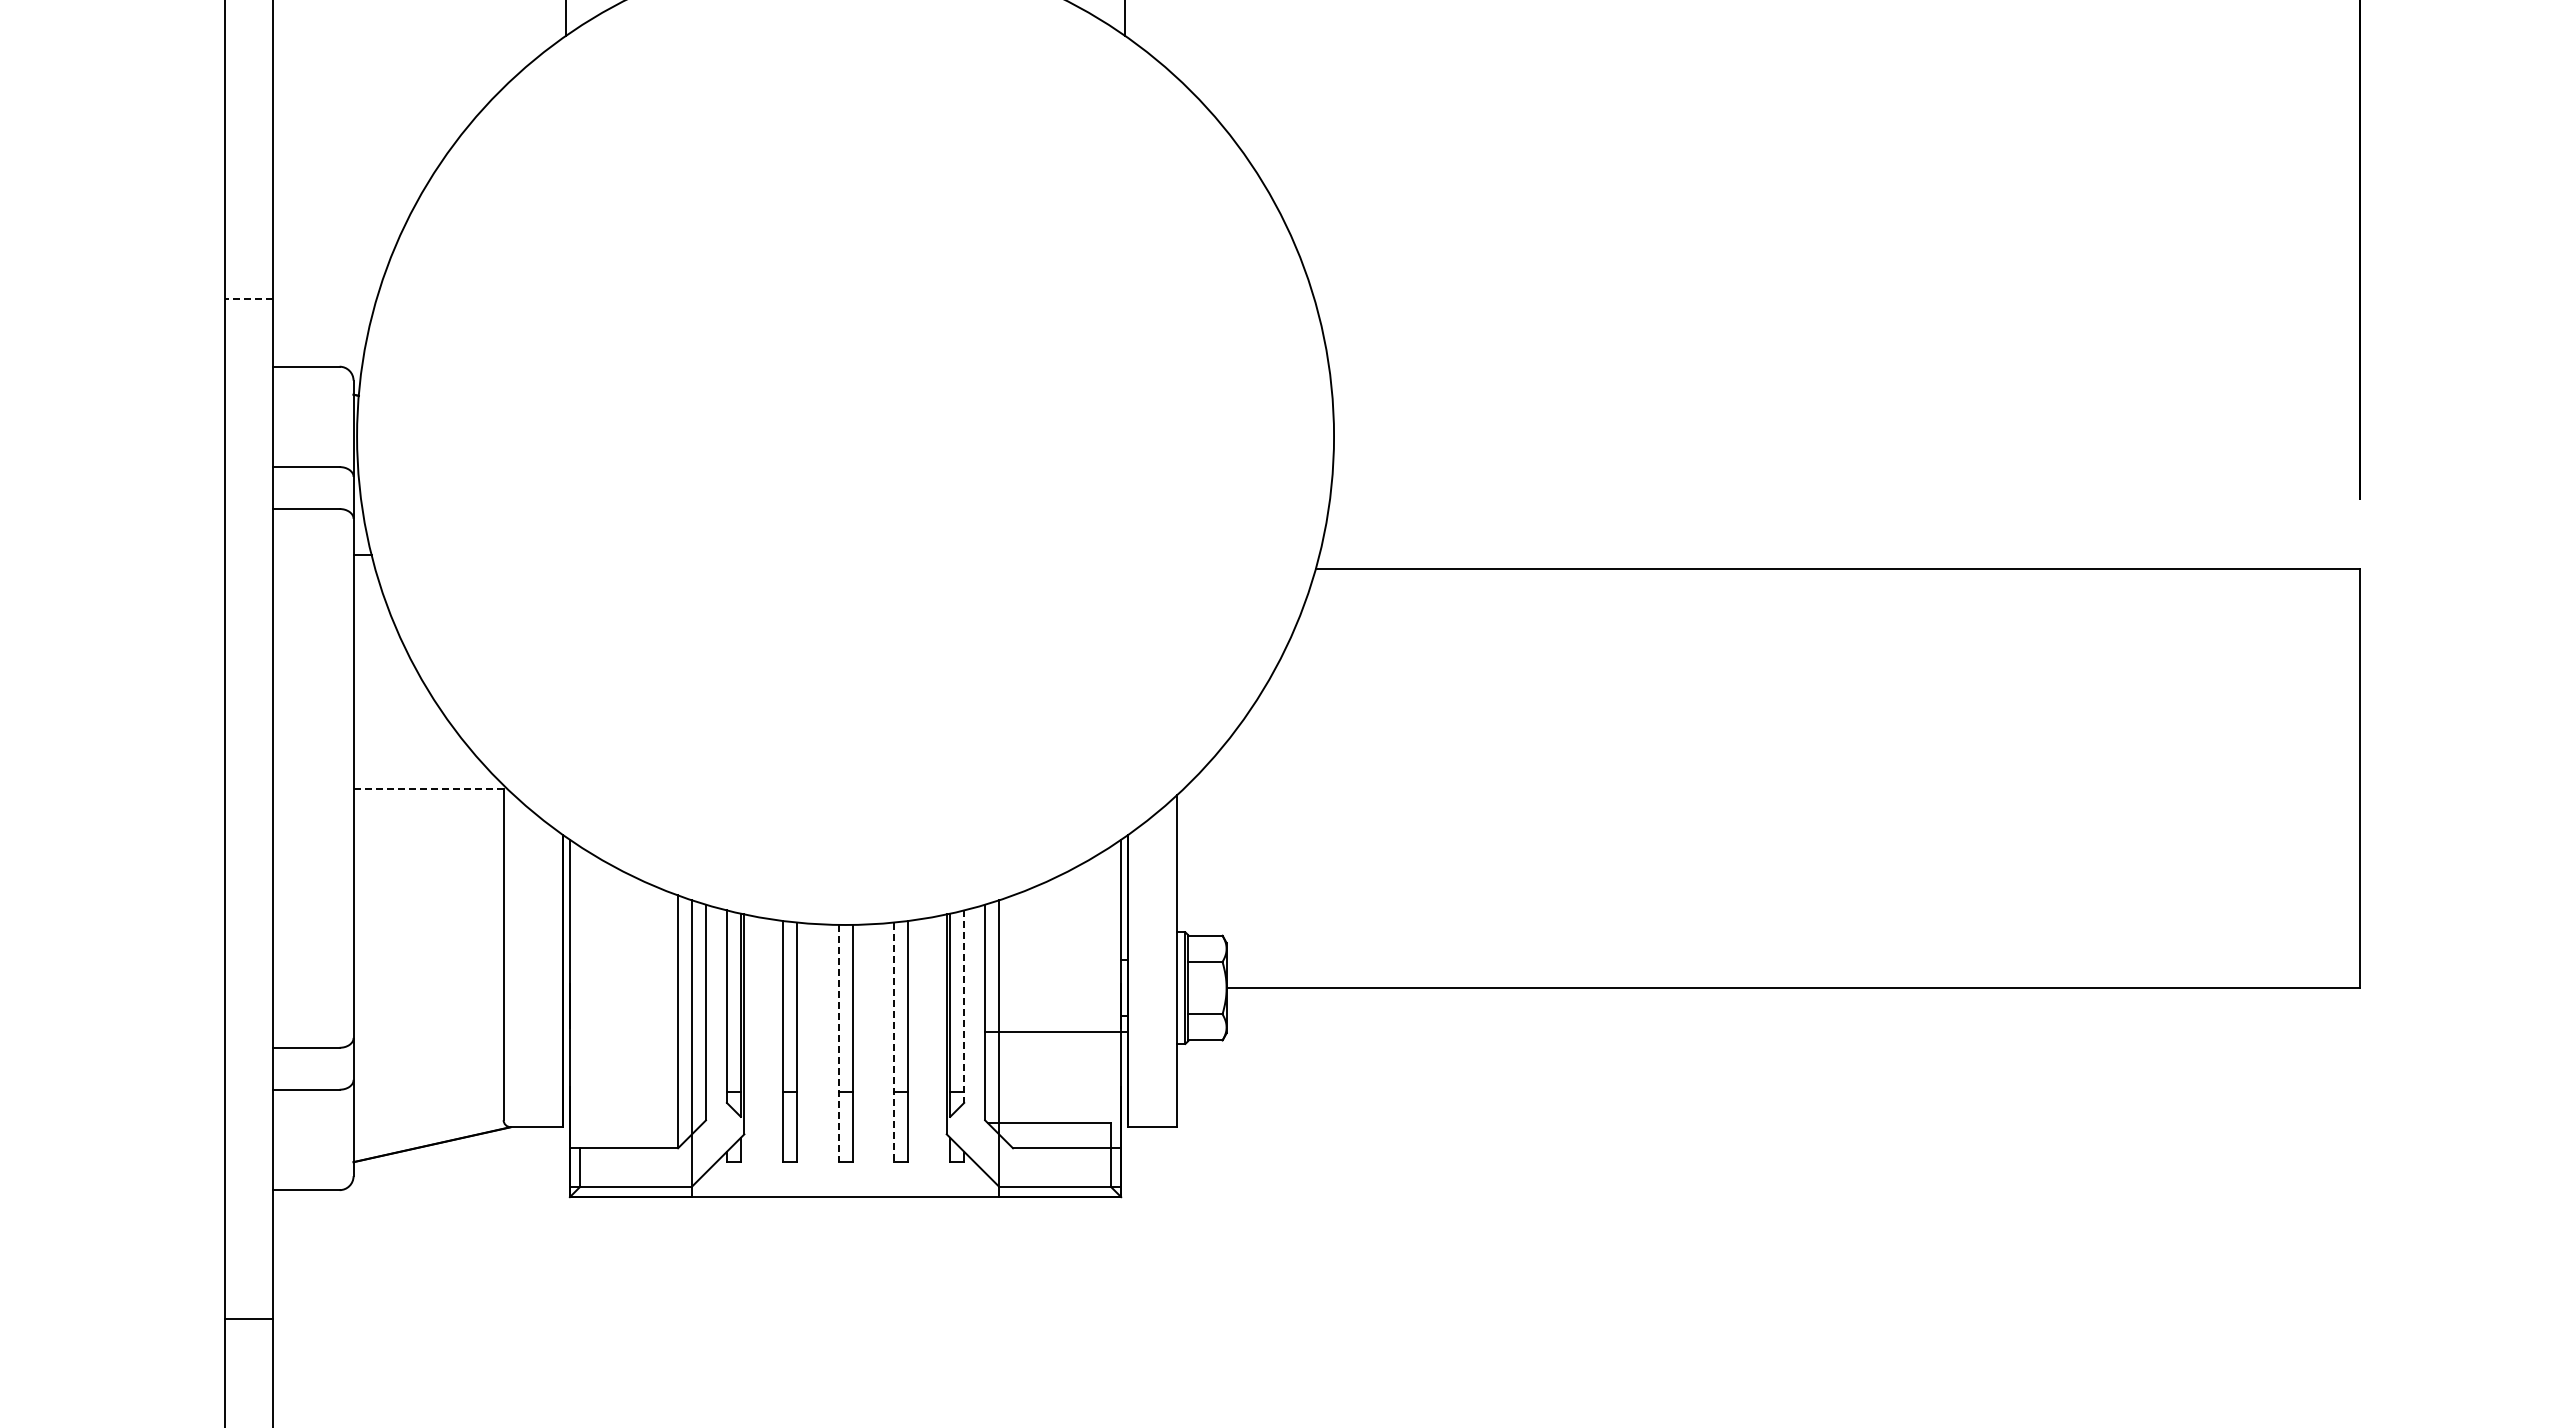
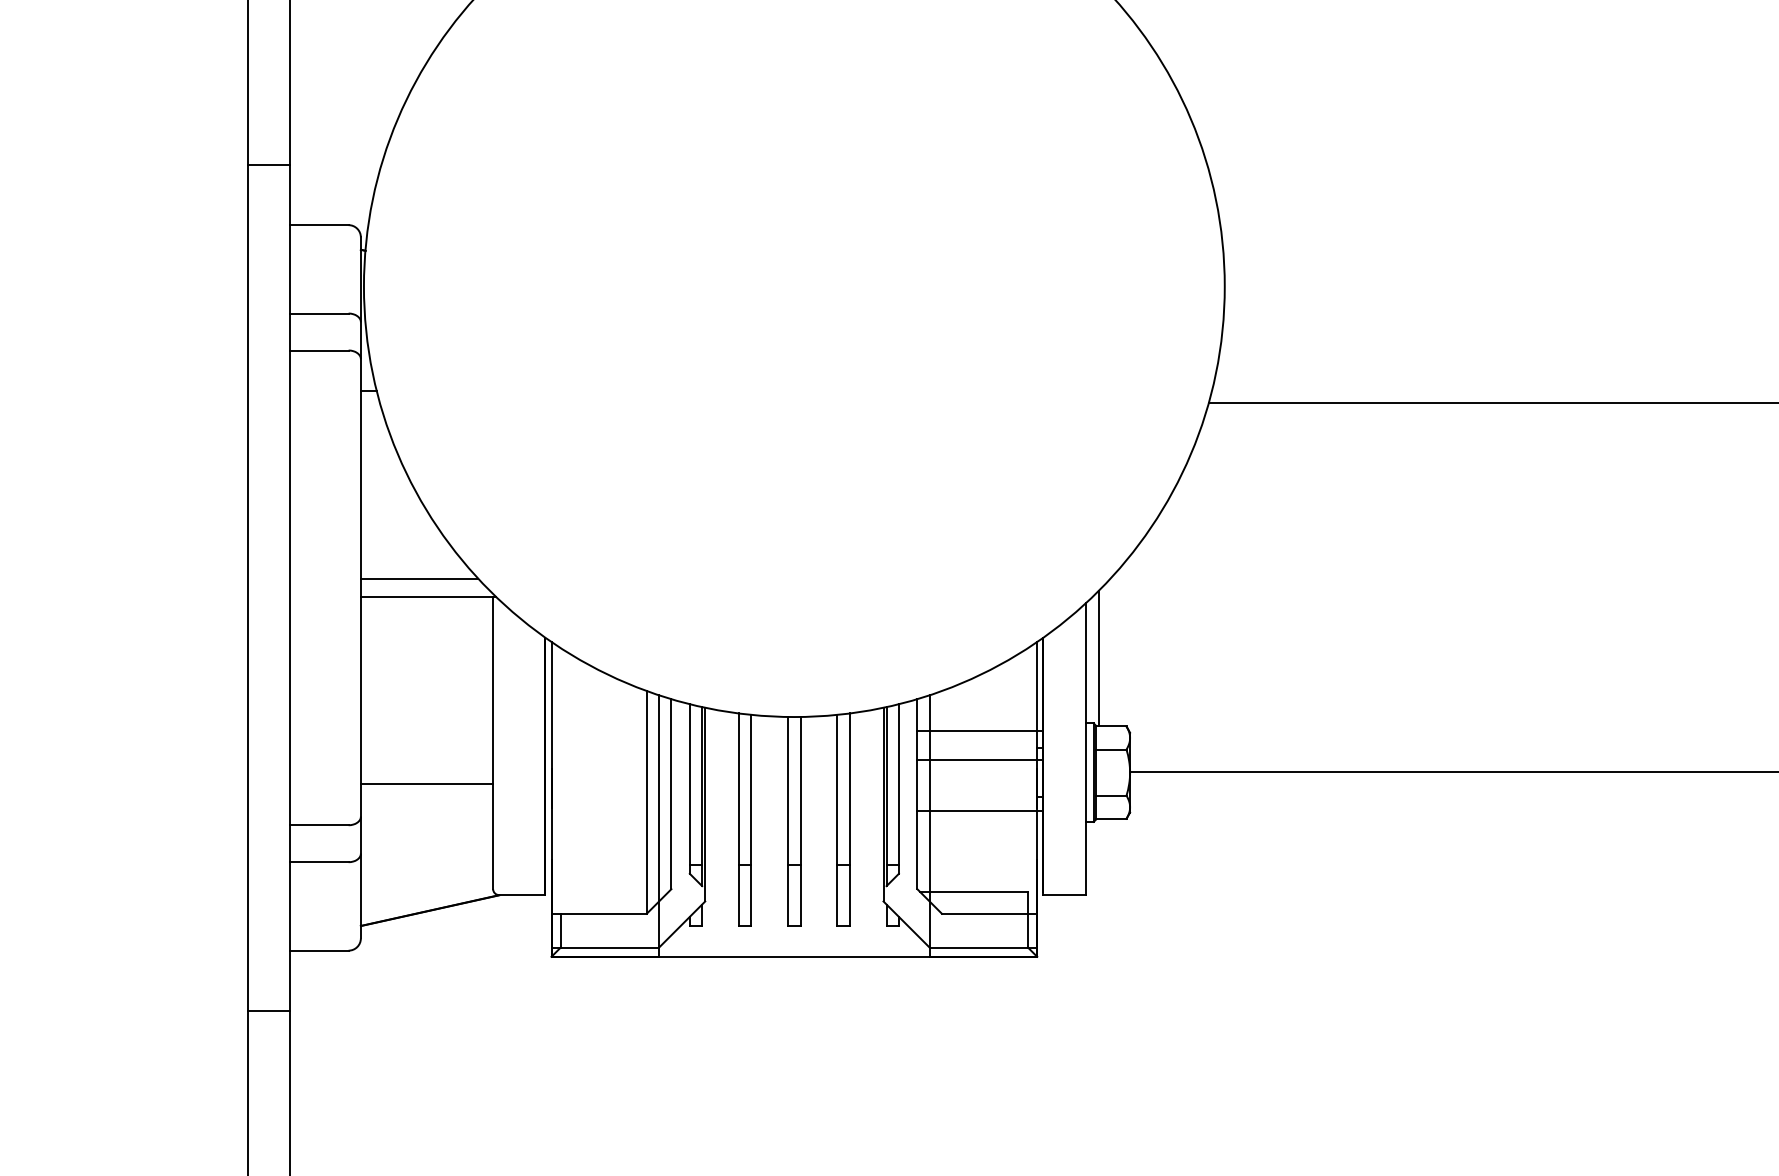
line: (248, 298) -> (268, 165), dashed -> solid
line: (419, 767) -> (418, 578), added
line: (430, 788) -> (428, 596), dashed -> solid
line: (1190, 858) -> (1098, 658), added
line: (1056, 941) -> (980, 731), added
line: (1056, 974) -> (980, 760), added
line: (428, 1001) -> (426, 784), added
line: (964, 1007) -> (899, 789), dashed -> solid
line: (894, 1042) -> (837, 820), dashed -> solid
line: (838, 1043) -> (788, 821), dashed -> solid
line: (249, 1319) -> (269, 1010), moved

